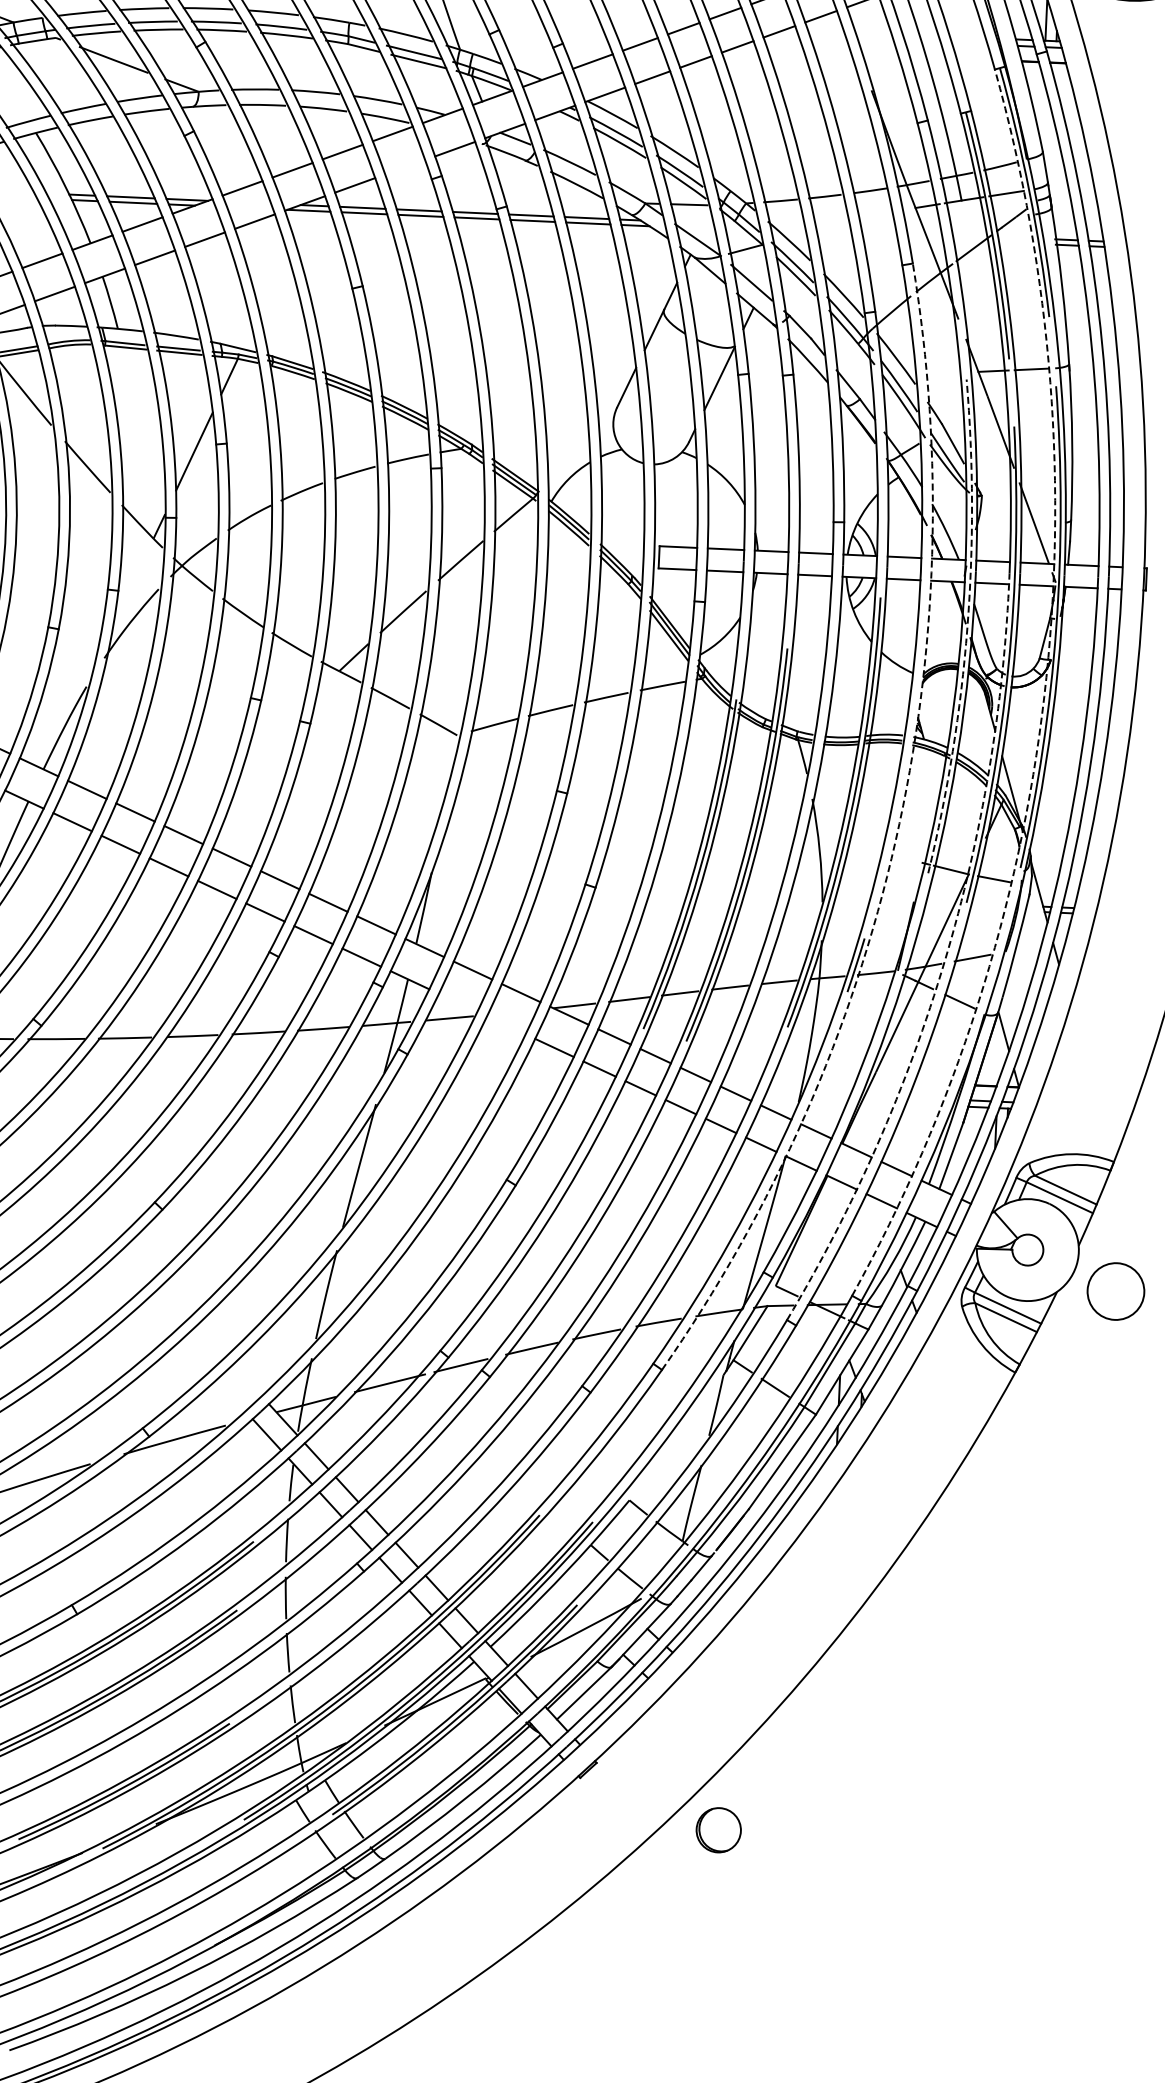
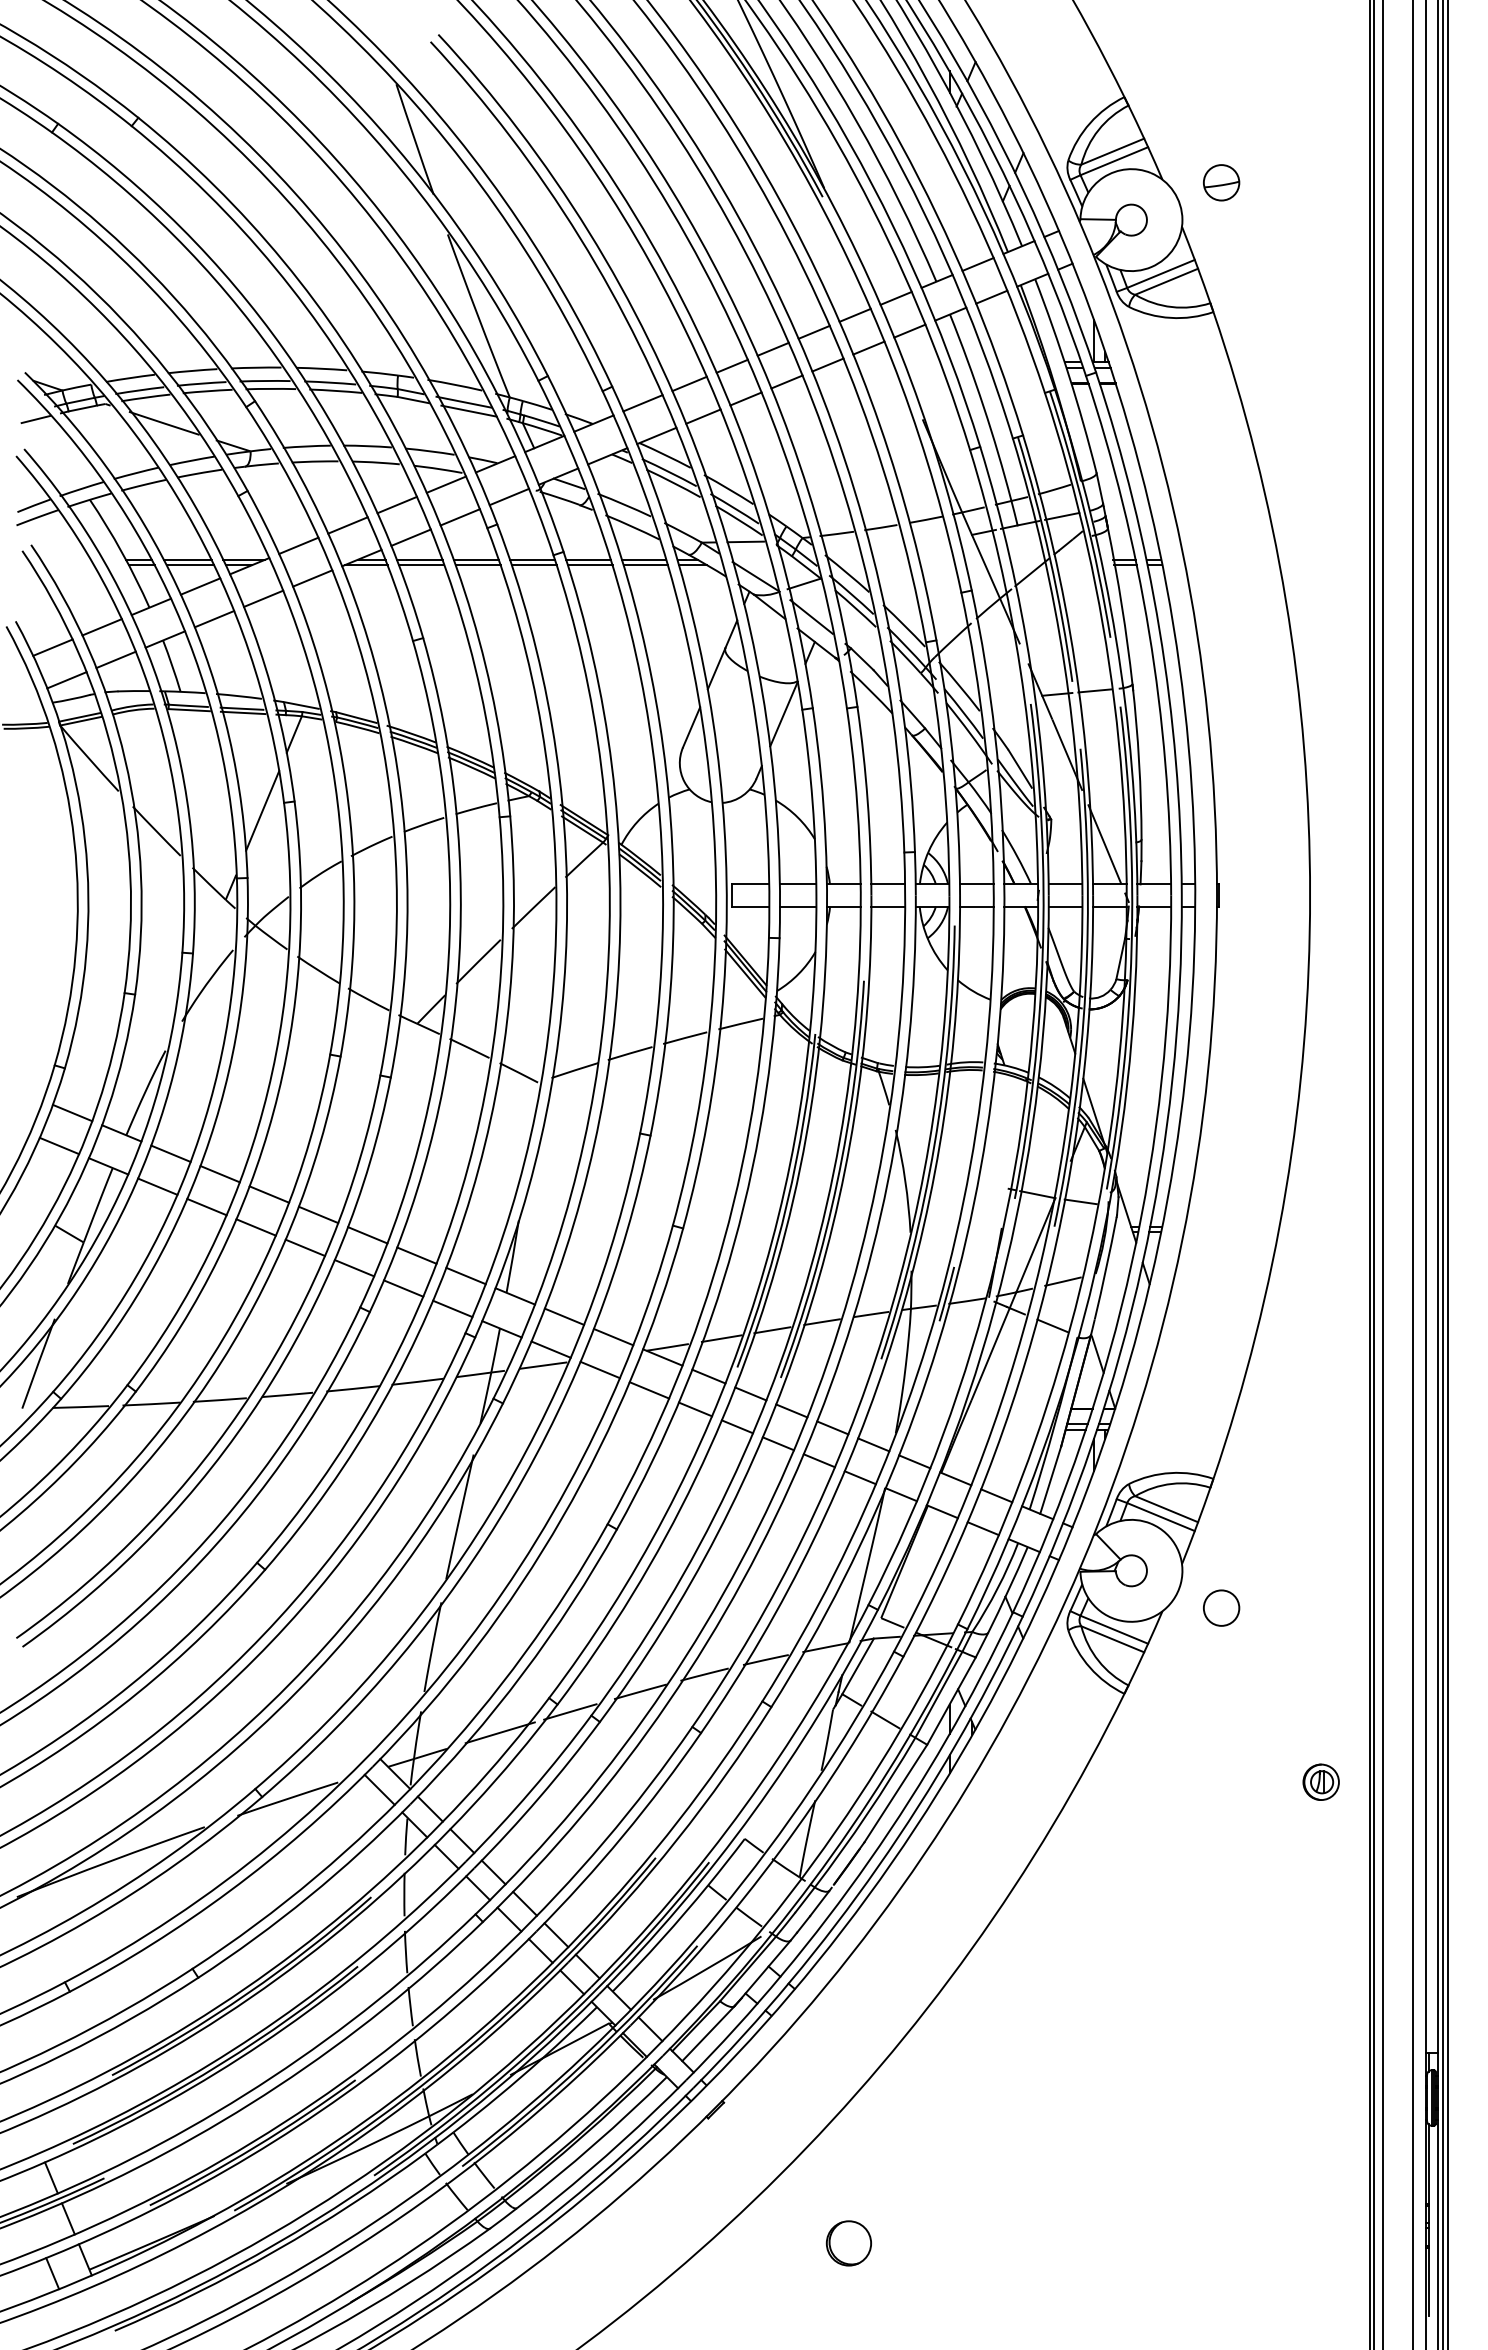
line: (404, 167) -> (459, 517), added
arc: (967, 628) -> (1042, 952), dashed -> solid
arc: (1044, 696) -> (1122, 1017), dashed -> solid
arc: (895, 841) -> (980, 1168), dashed -> solid
arc: (944, 960) -> (1035, 1285), dashed -> solid
line: (457, 1002) -> (550, 1349), added
line: (505, 1024) -> (599, 1369), added
circle: (1116, 1290) -> (1221, 1607), size x0.62
part: (718, 1830) -> (848, 2243), moved

